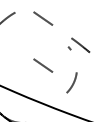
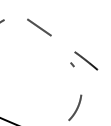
line: (43, 65) -> (39, 86), removed

